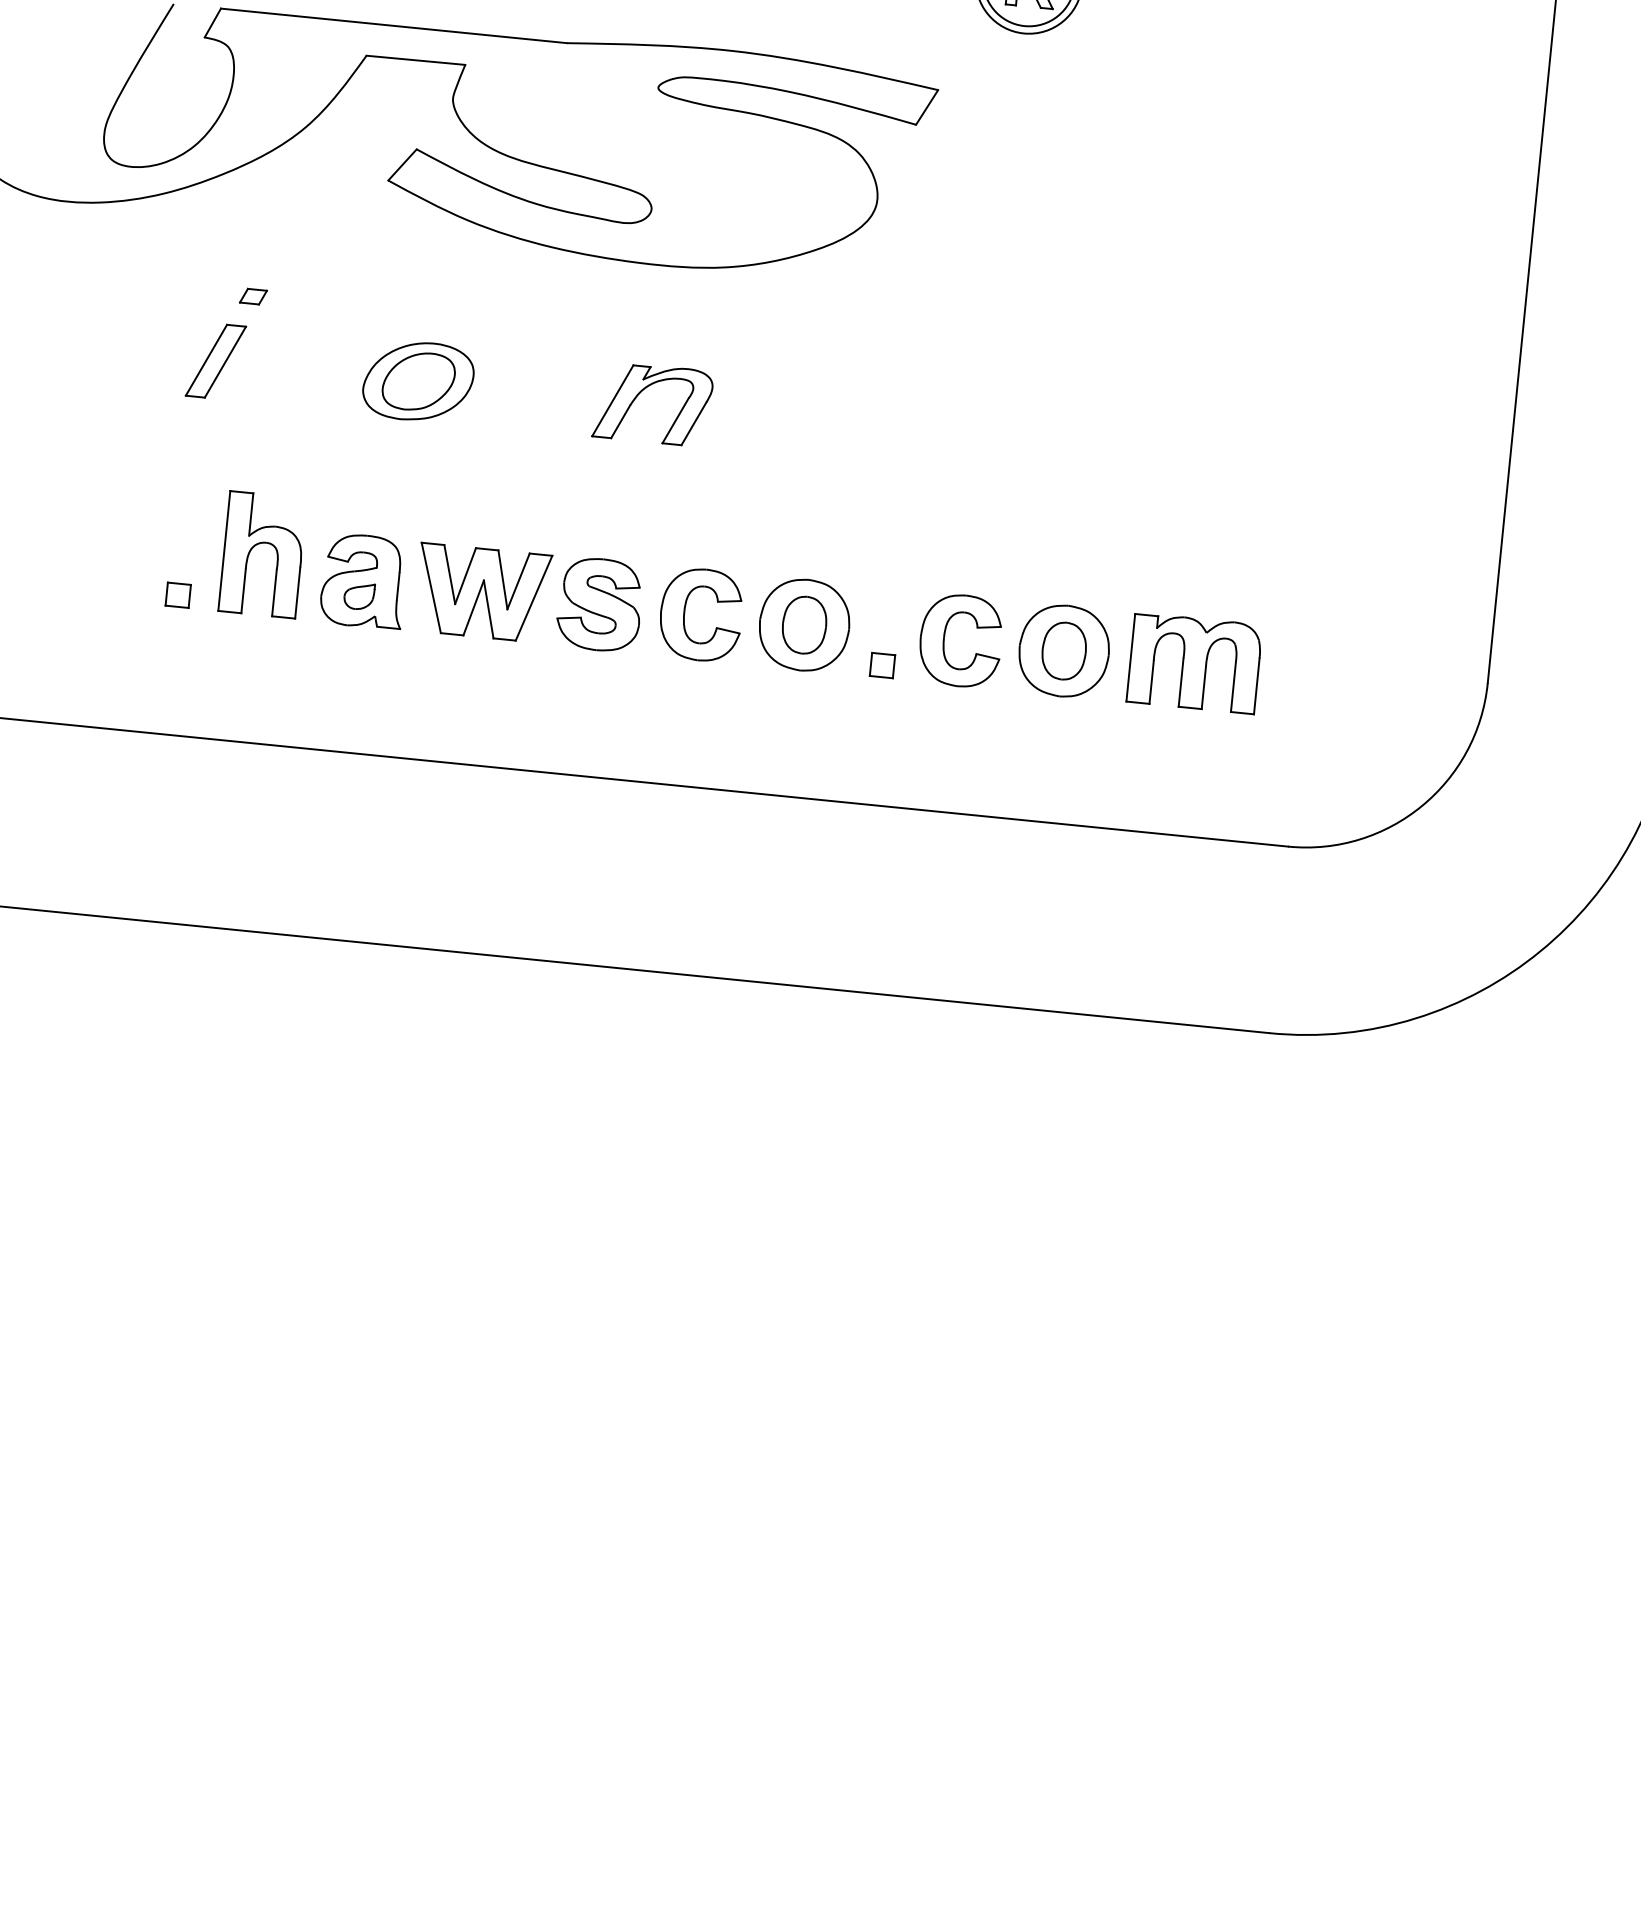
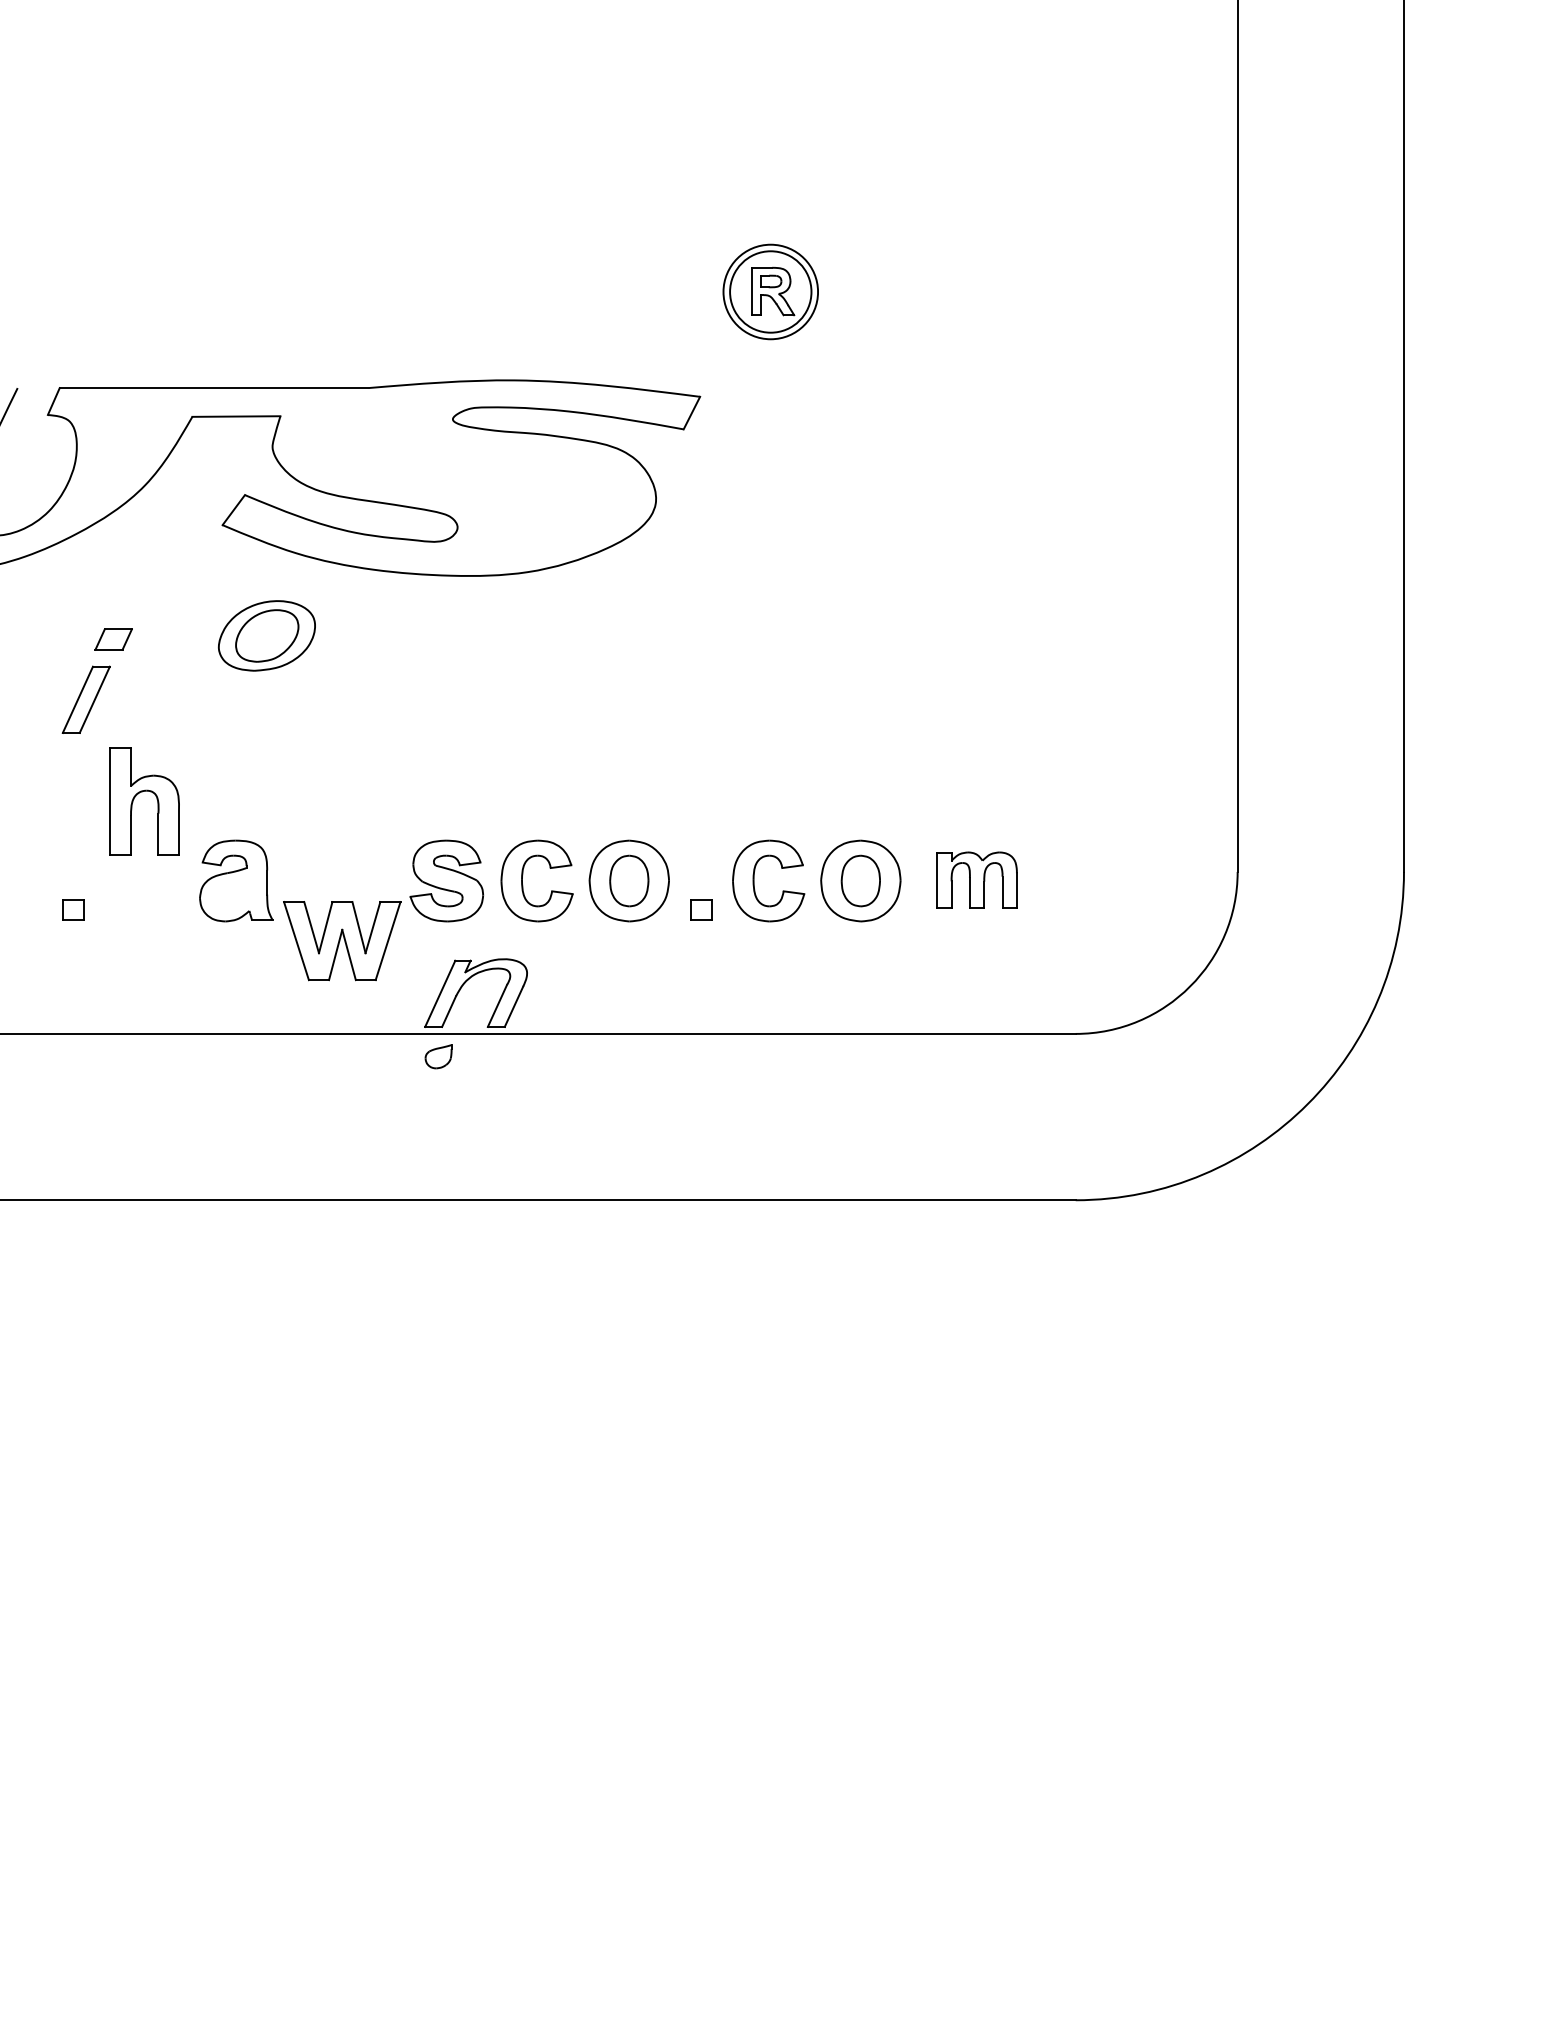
part: (253, 296) -> (113, 639), size x1.6
part: (417, 380) -> (266, 635), moved
part: (643, 391) -> (466, 982), moved
part: (261, 544) -> (142, 792), moved
part: (482, 593) -> (342, 941), moved
part: (359, 595) -> (438, 1056), moved
part: (1194, 662) -> (976, 879), size x0.7

